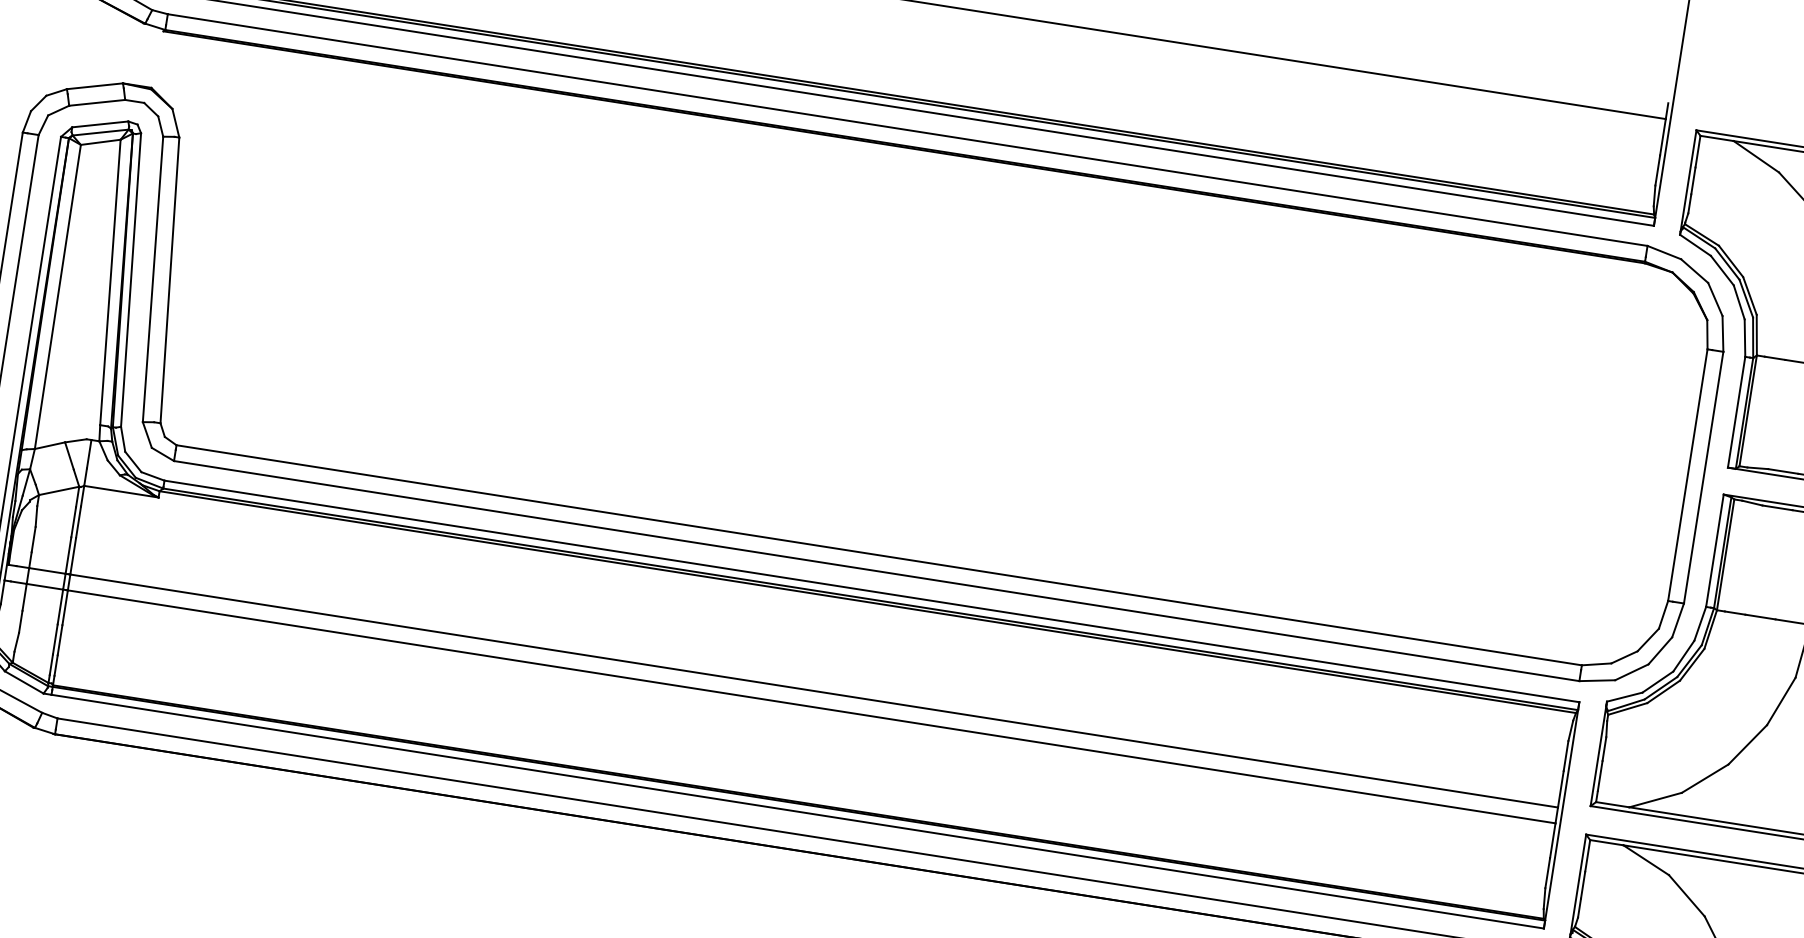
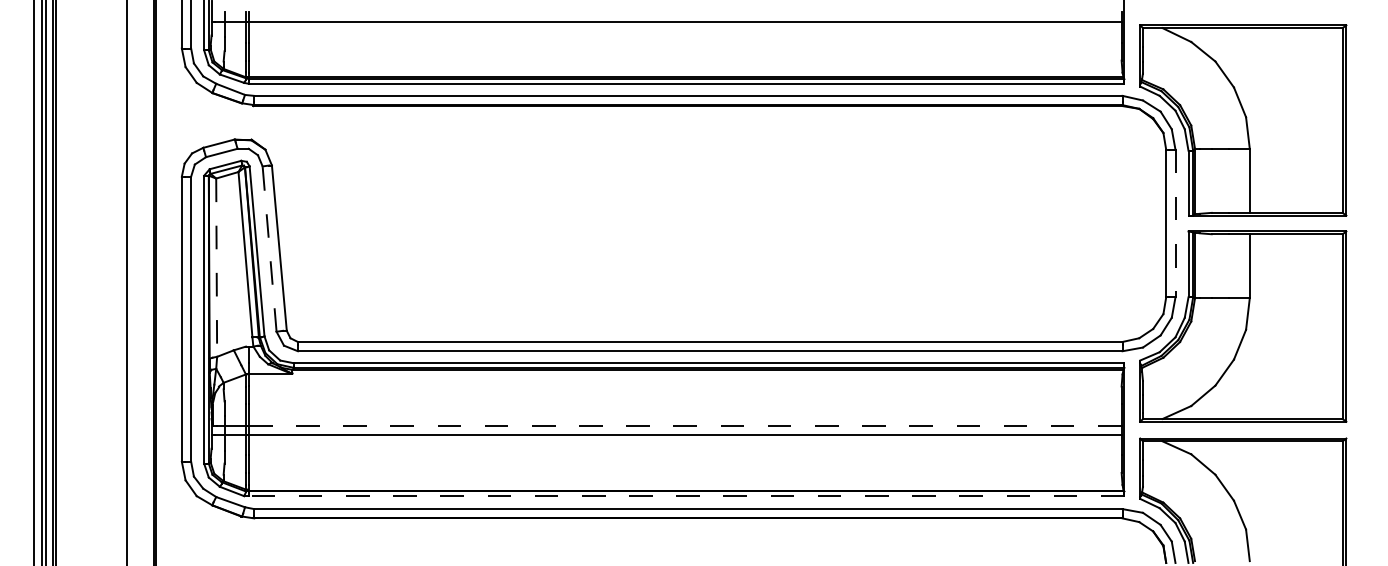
line: (152, 280) -> (269, 249), solid -> dashed
line: (57, 298) -> (216, 268), solid -> dashed
line: (1703, 477) -> (1175, 223), solid -> dashed
line: (813, 690) -> (684, 425), solid -> dashed
line: (797, 812) -> (686, 496), solid -> dashed

